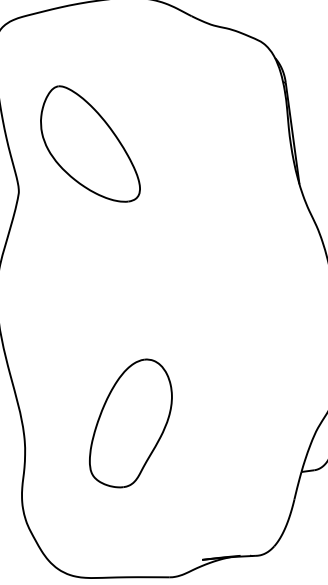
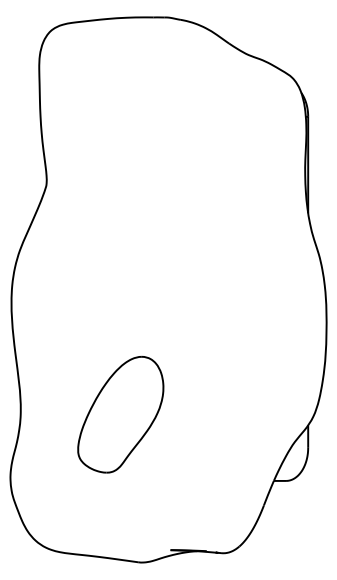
part: (88, 144) -> (117, 149), removed

